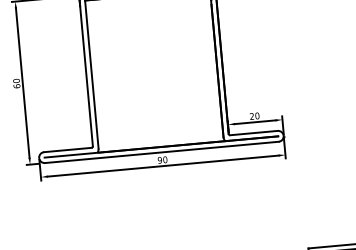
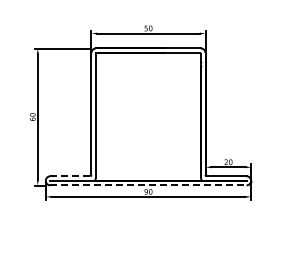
line: (68, 150) -> (70, 176), solid -> dashed
line: (161, 152) -> (148, 185), solid -> dashed

